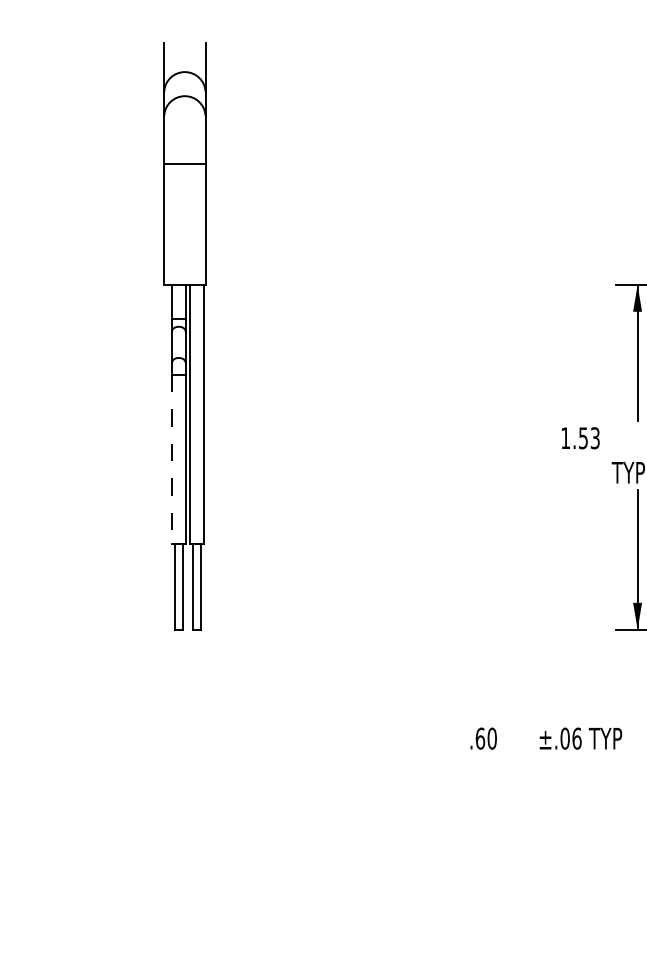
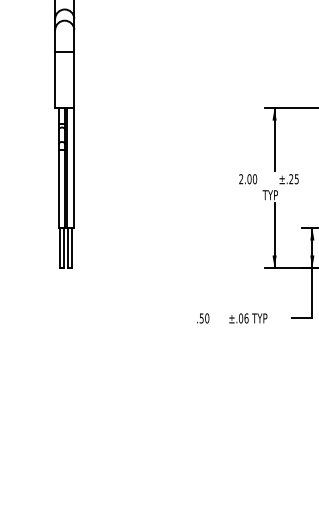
text: (581, 438) -> (248, 179), 1.53 -> 2.00
line: (171, 460) -> (58, 189), dashed -> solid
text: (479, 738) -> (201, 318), .60 -> .50

